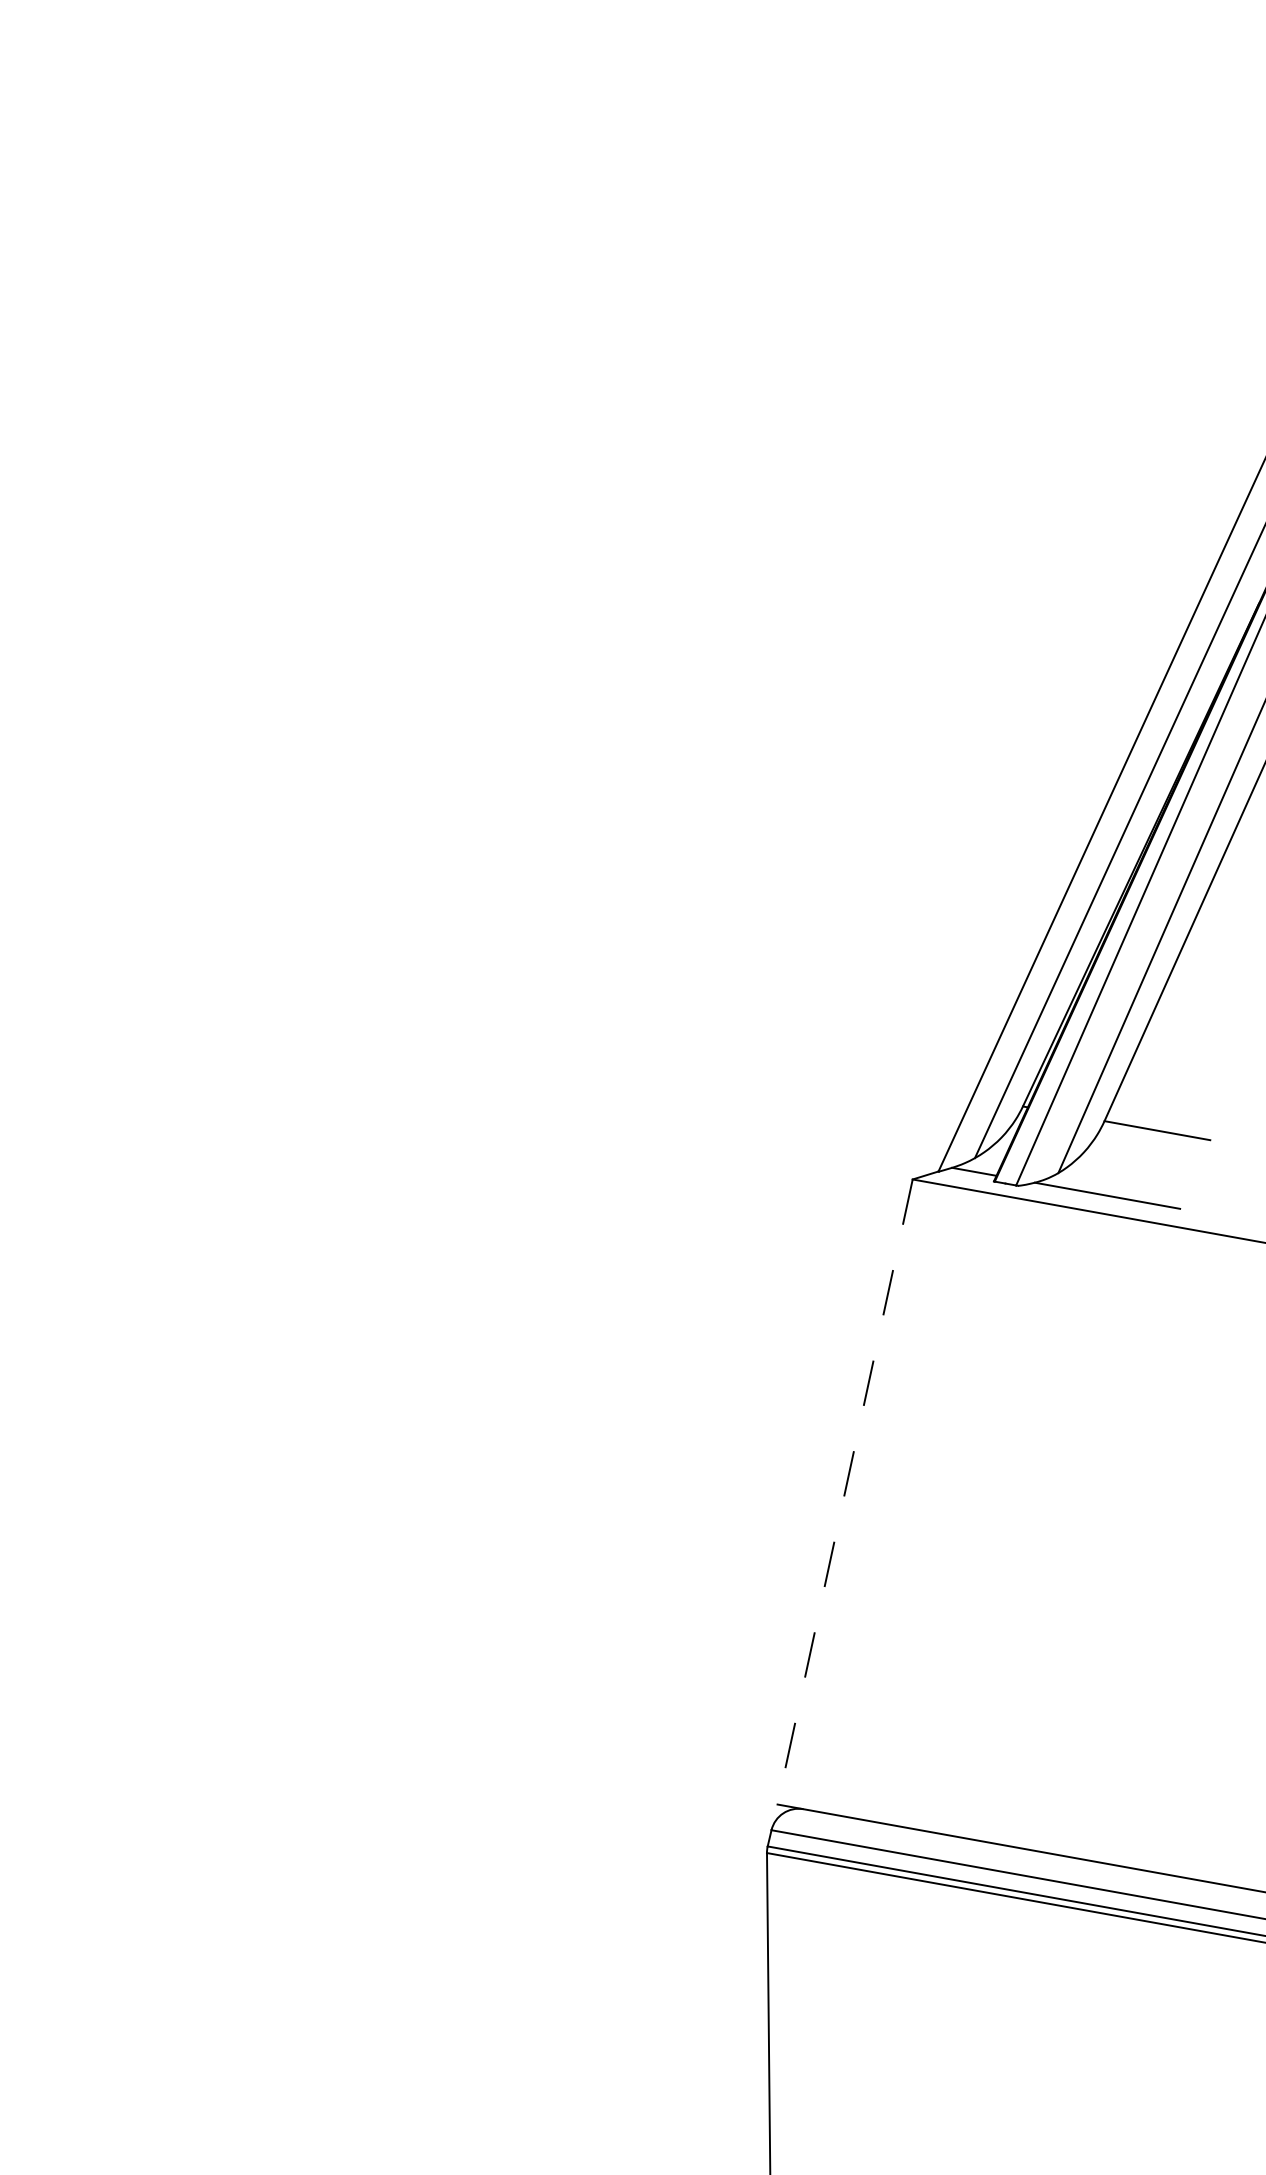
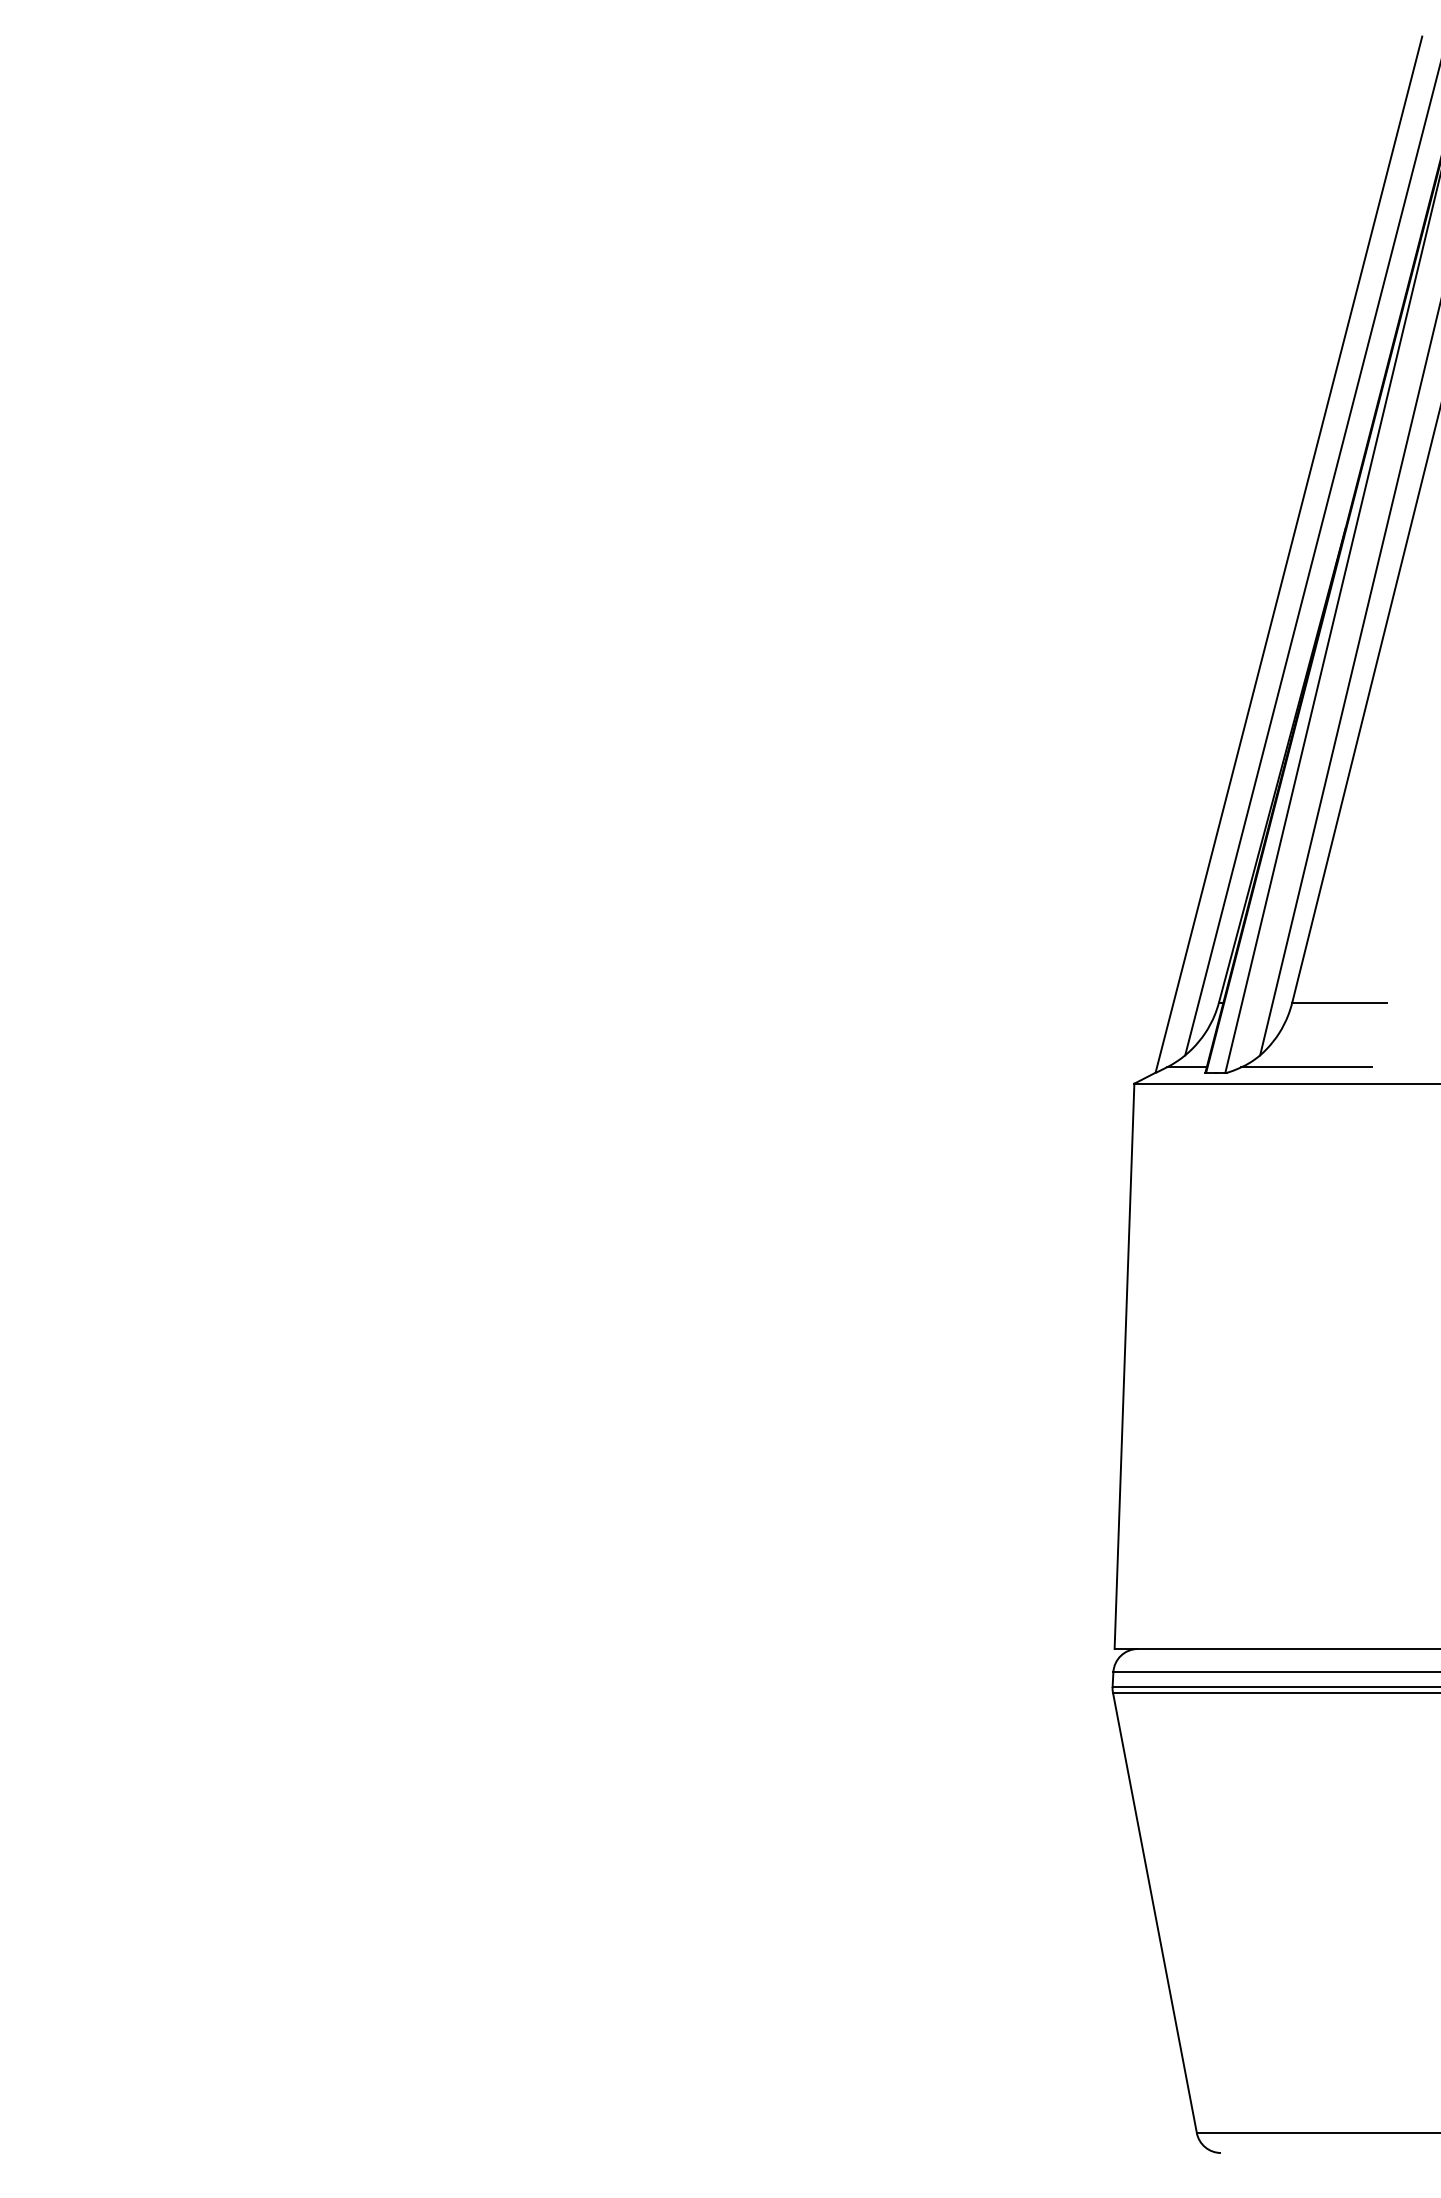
line: (845, 1492) -> (1124, 1366), dashed -> solid

